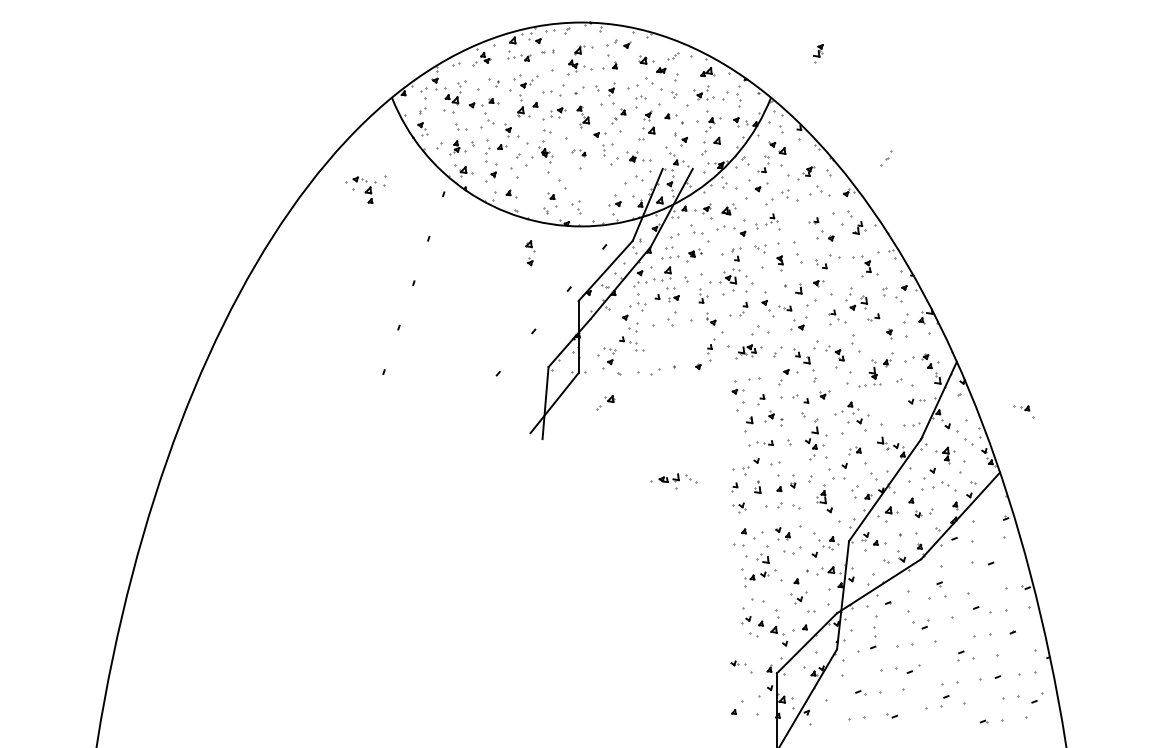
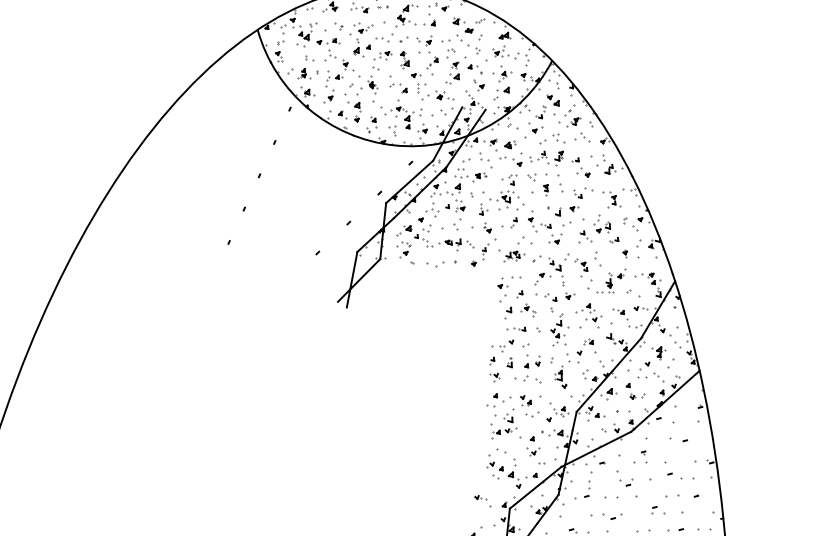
part: (818, 53) -> (558, 158), moved
part: (578, 152) -> (398, 87), size x1.67
part: (886, 158) -> (569, 110), moved
part: (365, 189) -> (405, 117), moved
part: (530, 253) -> (357, 112), moved
part: (605, 402) -> (404, 230), moved
part: (1023, 411) -> (619, 314), moved
part: (673, 481) -> (456, 244), moved

